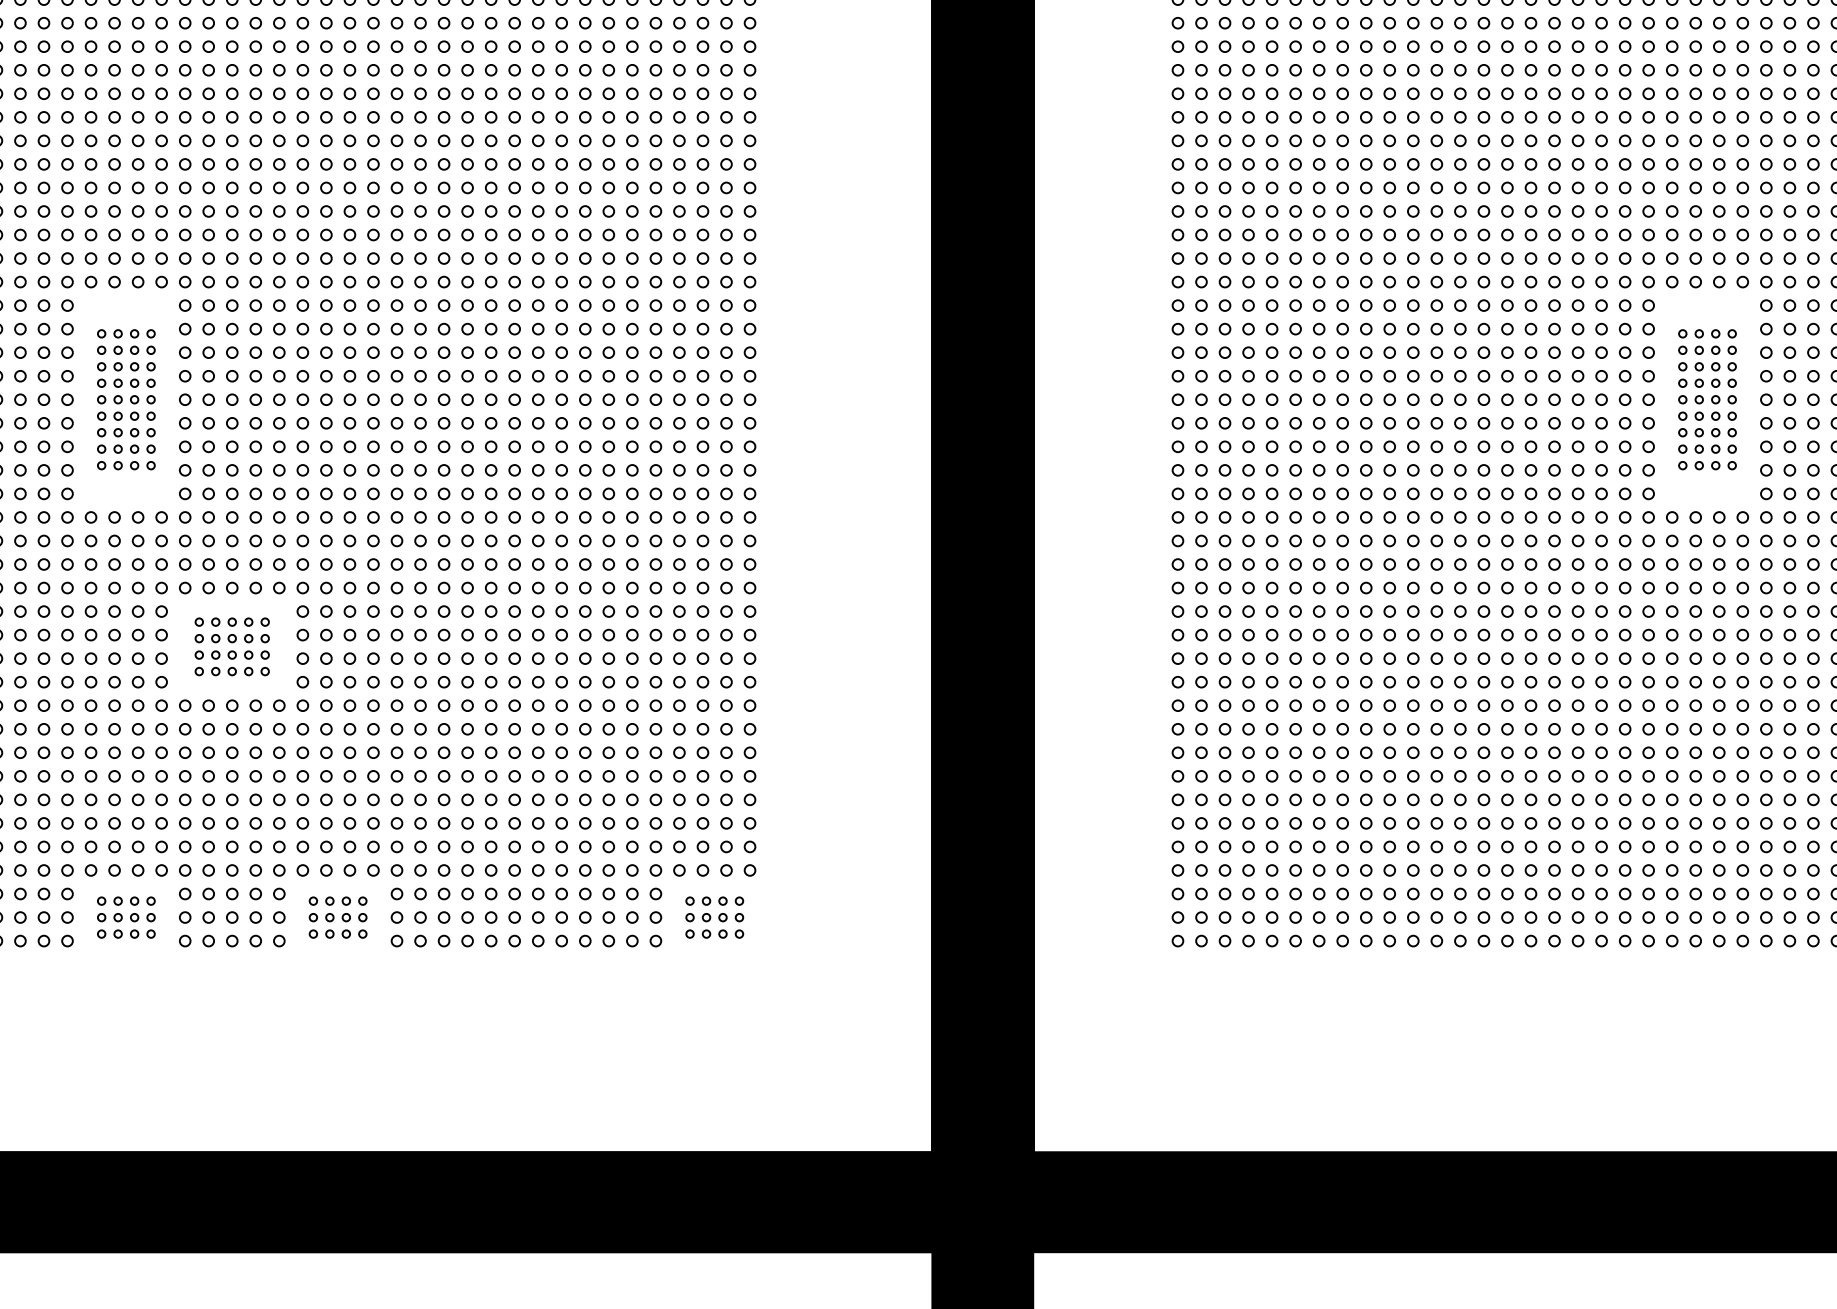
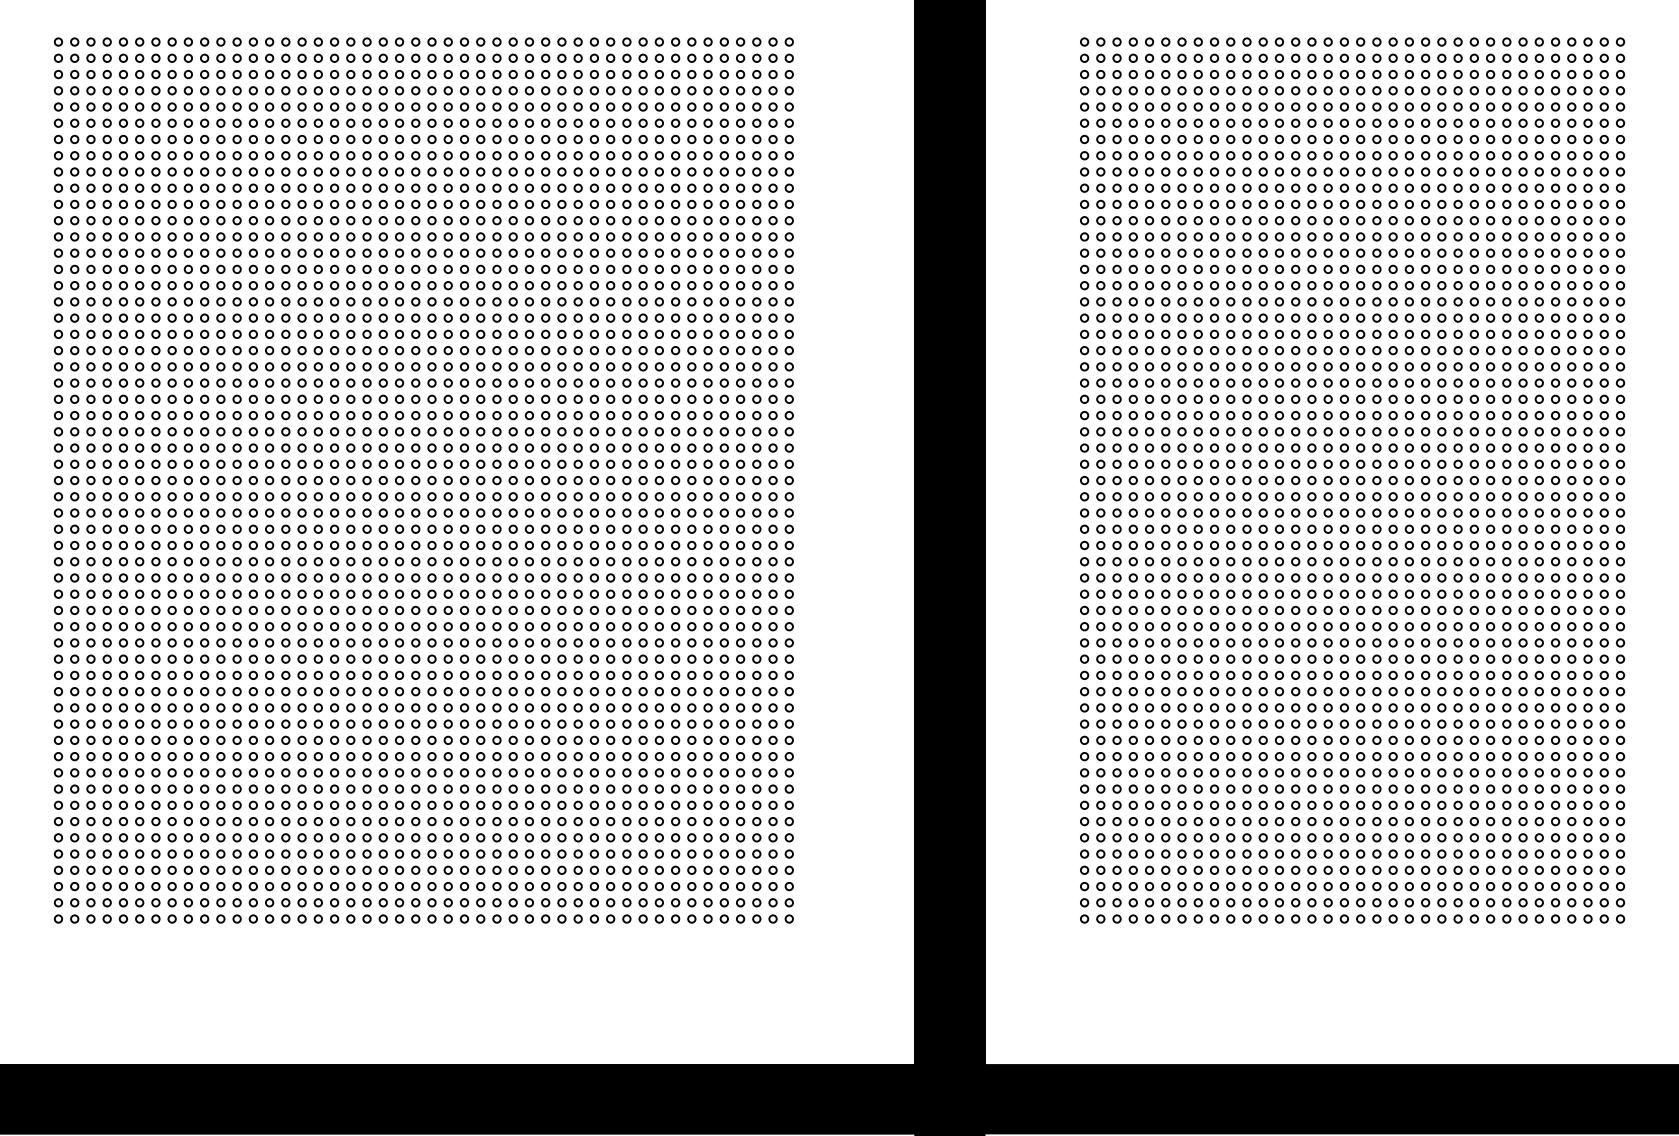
part: (125, 399) -> (358, 545), size x1.43
part: (1706, 399) -> (1449, 545), size x1.43
part: (231, 646) -> (431, 715), size x1.43
part: (125, 917) -> (358, 902), size x1.43
part: (337, 917) -> (504, 902), size x1.43
part: (714, 917) -> (764, 902), size x1.43

